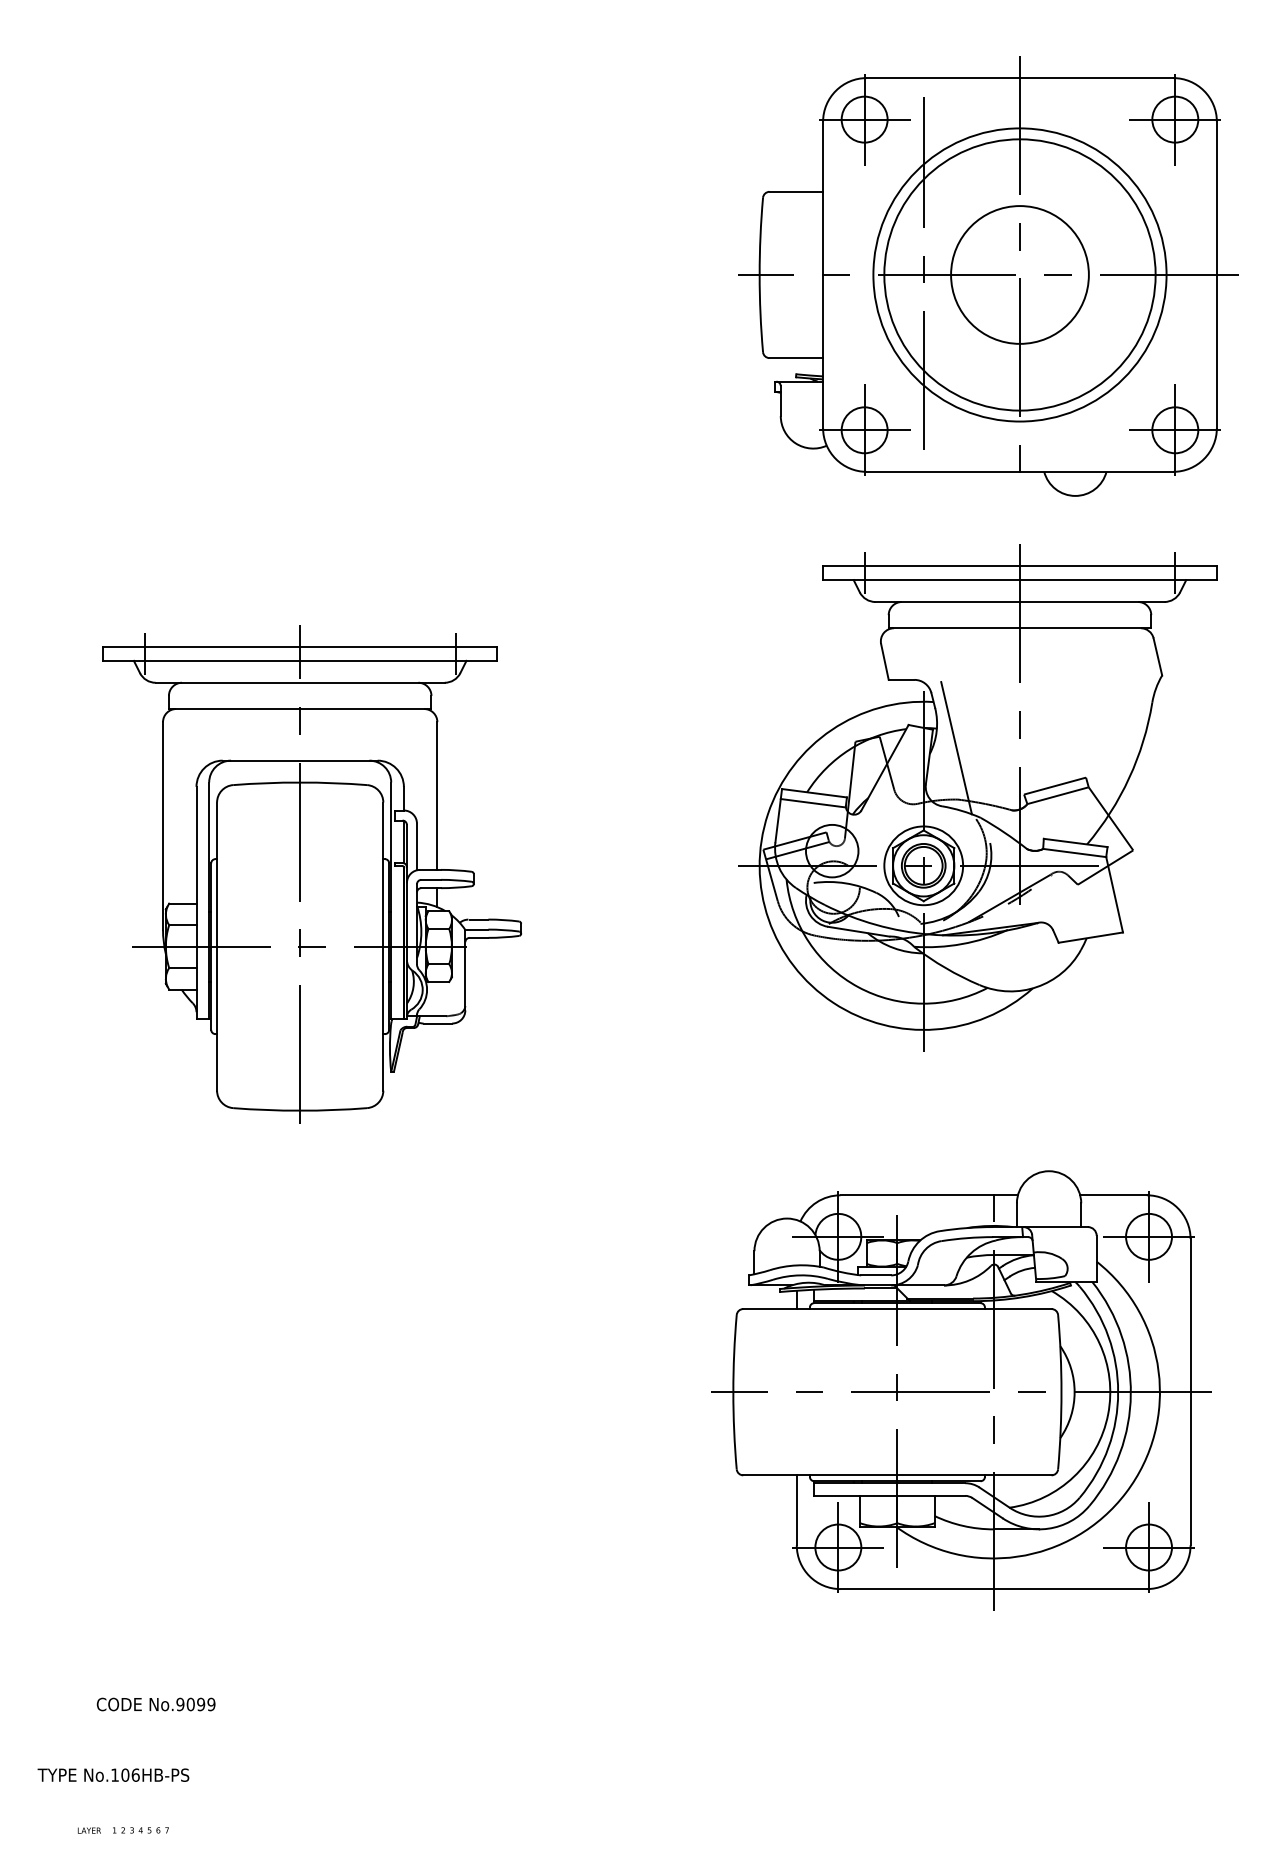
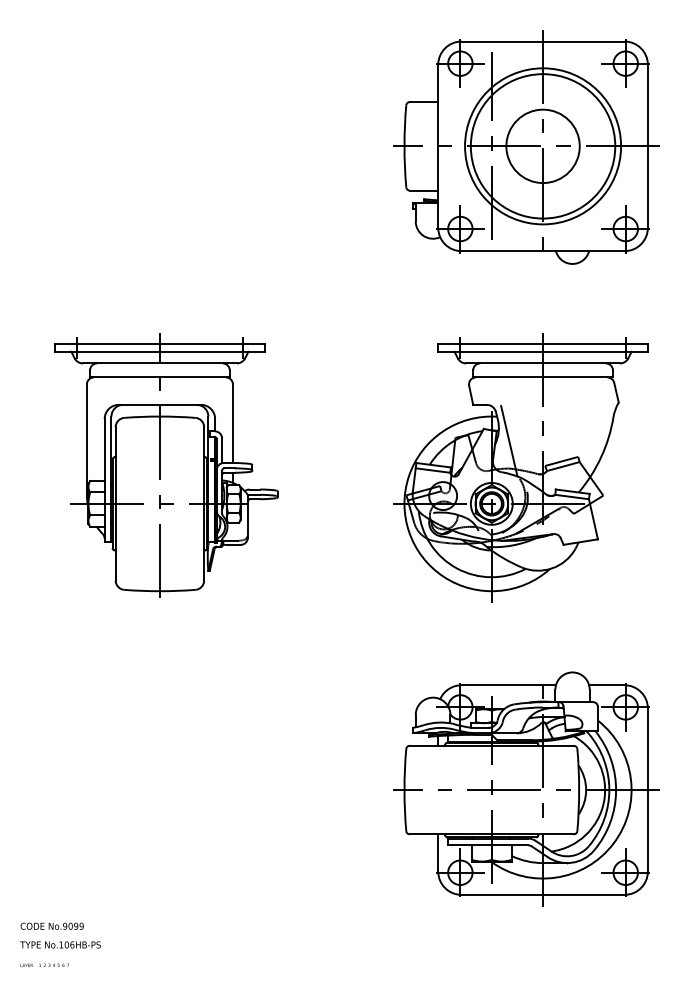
part: (977, 797) -> (520, 467), moved
part: (962, 1389) -> (526, 788), moved
text: (154, 1702) -> (51, 925), moved
text: (122, 1828) -> (44, 964), moved

